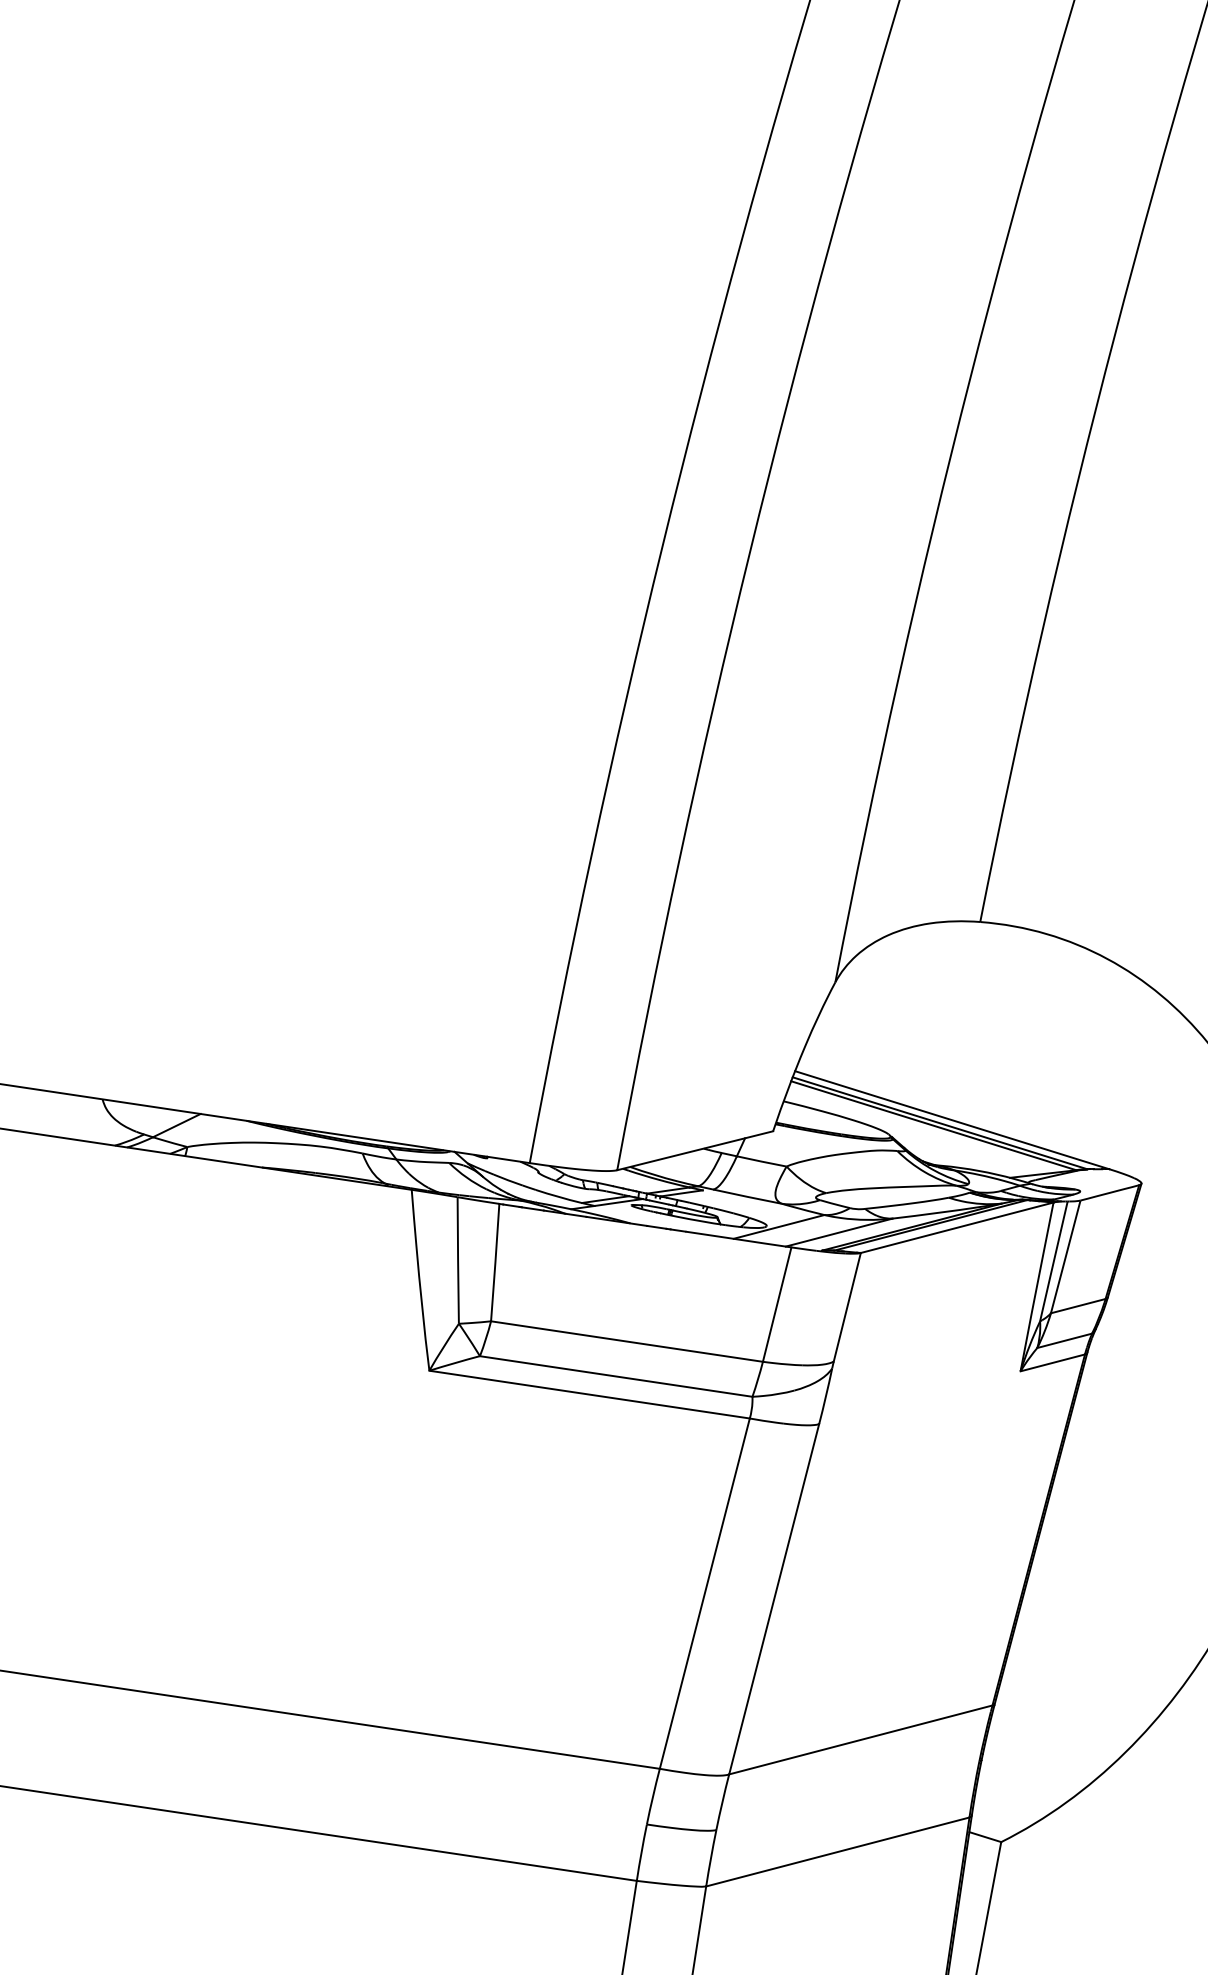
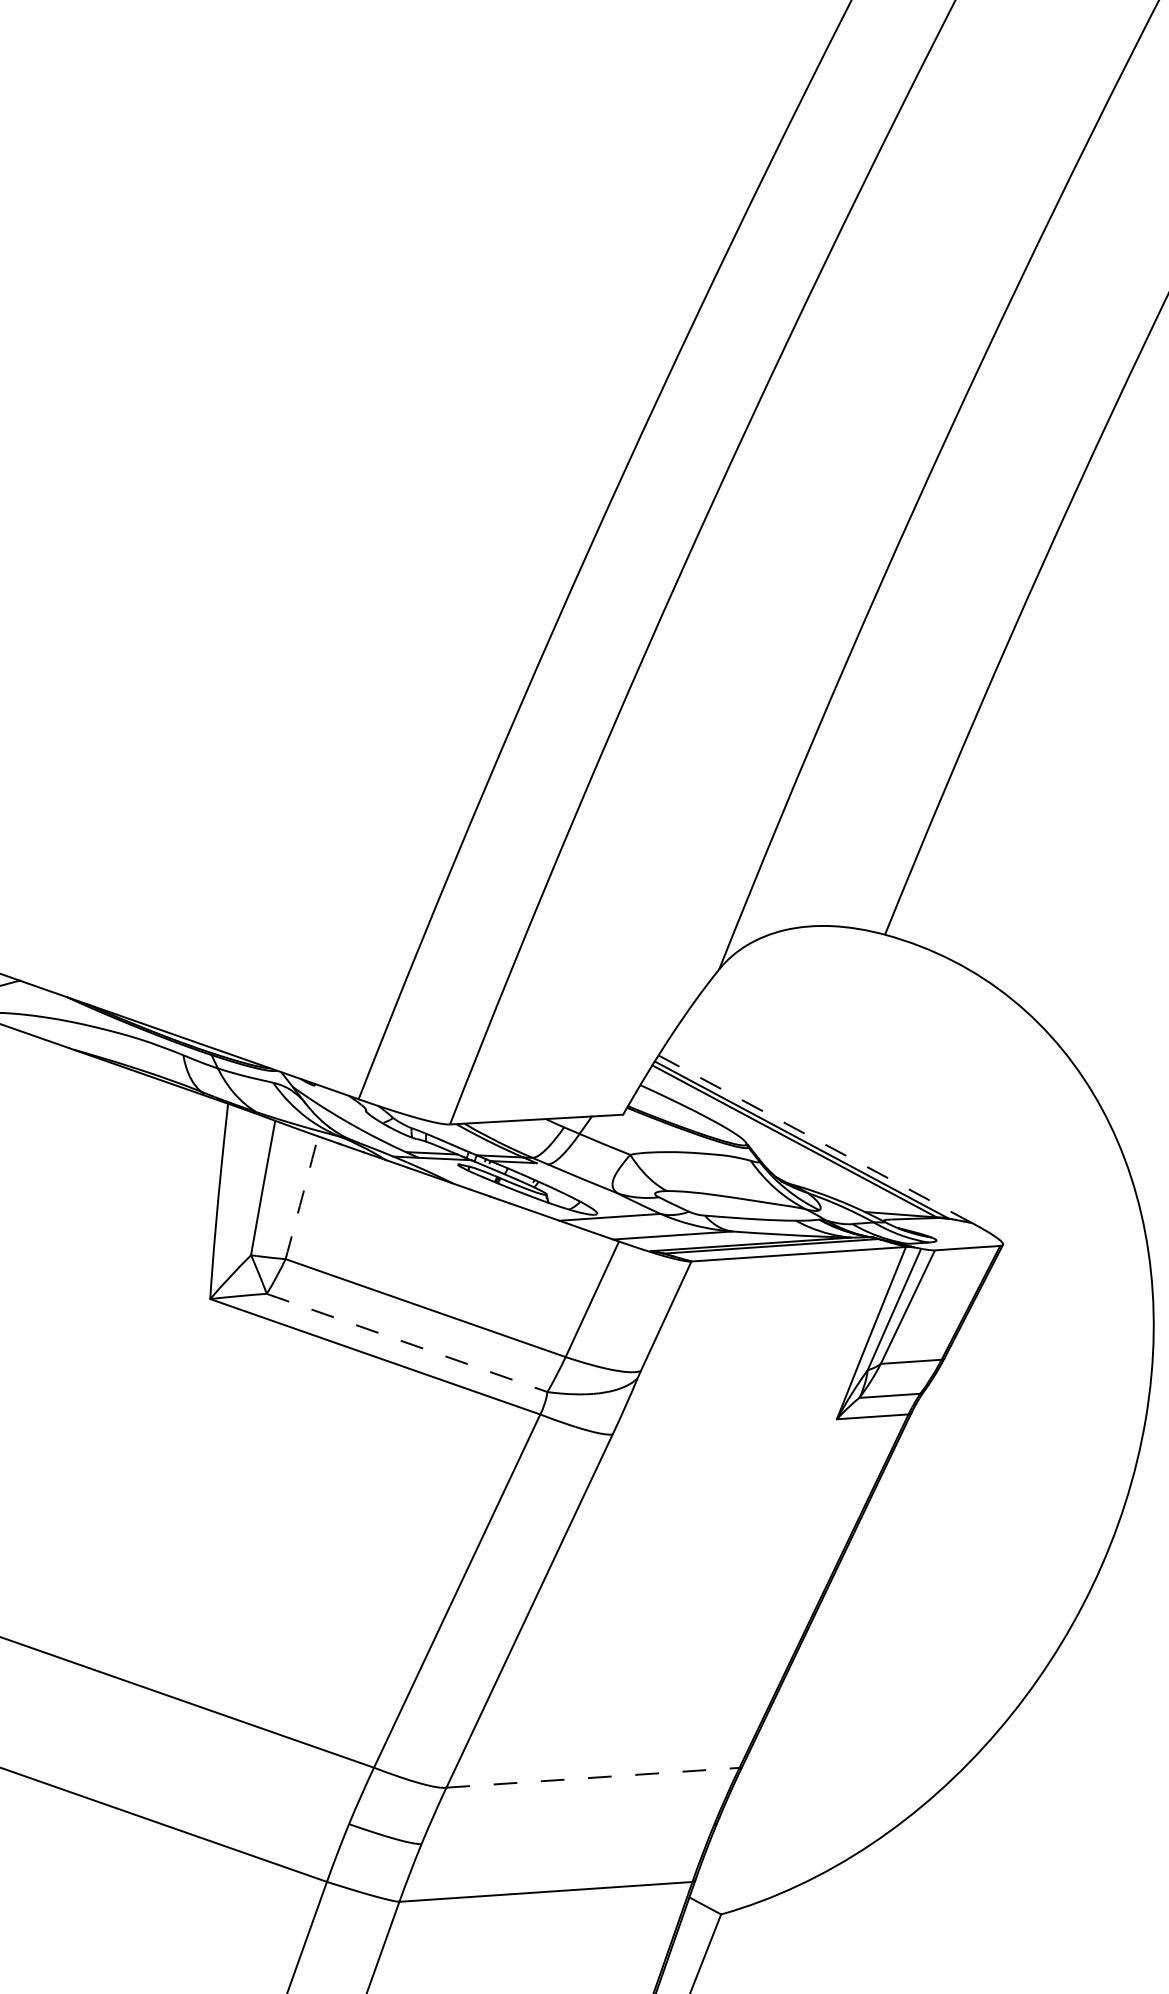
line: (952, 1120) -> (815, 1139), solid -> dashed
arc: (495, 1262) -> (302, 1197), solid -> dashed
line: (616, 1376) -> (407, 1343), solid -> dashed
line: (861, 1739) -> (593, 1777), solid -> dashed

